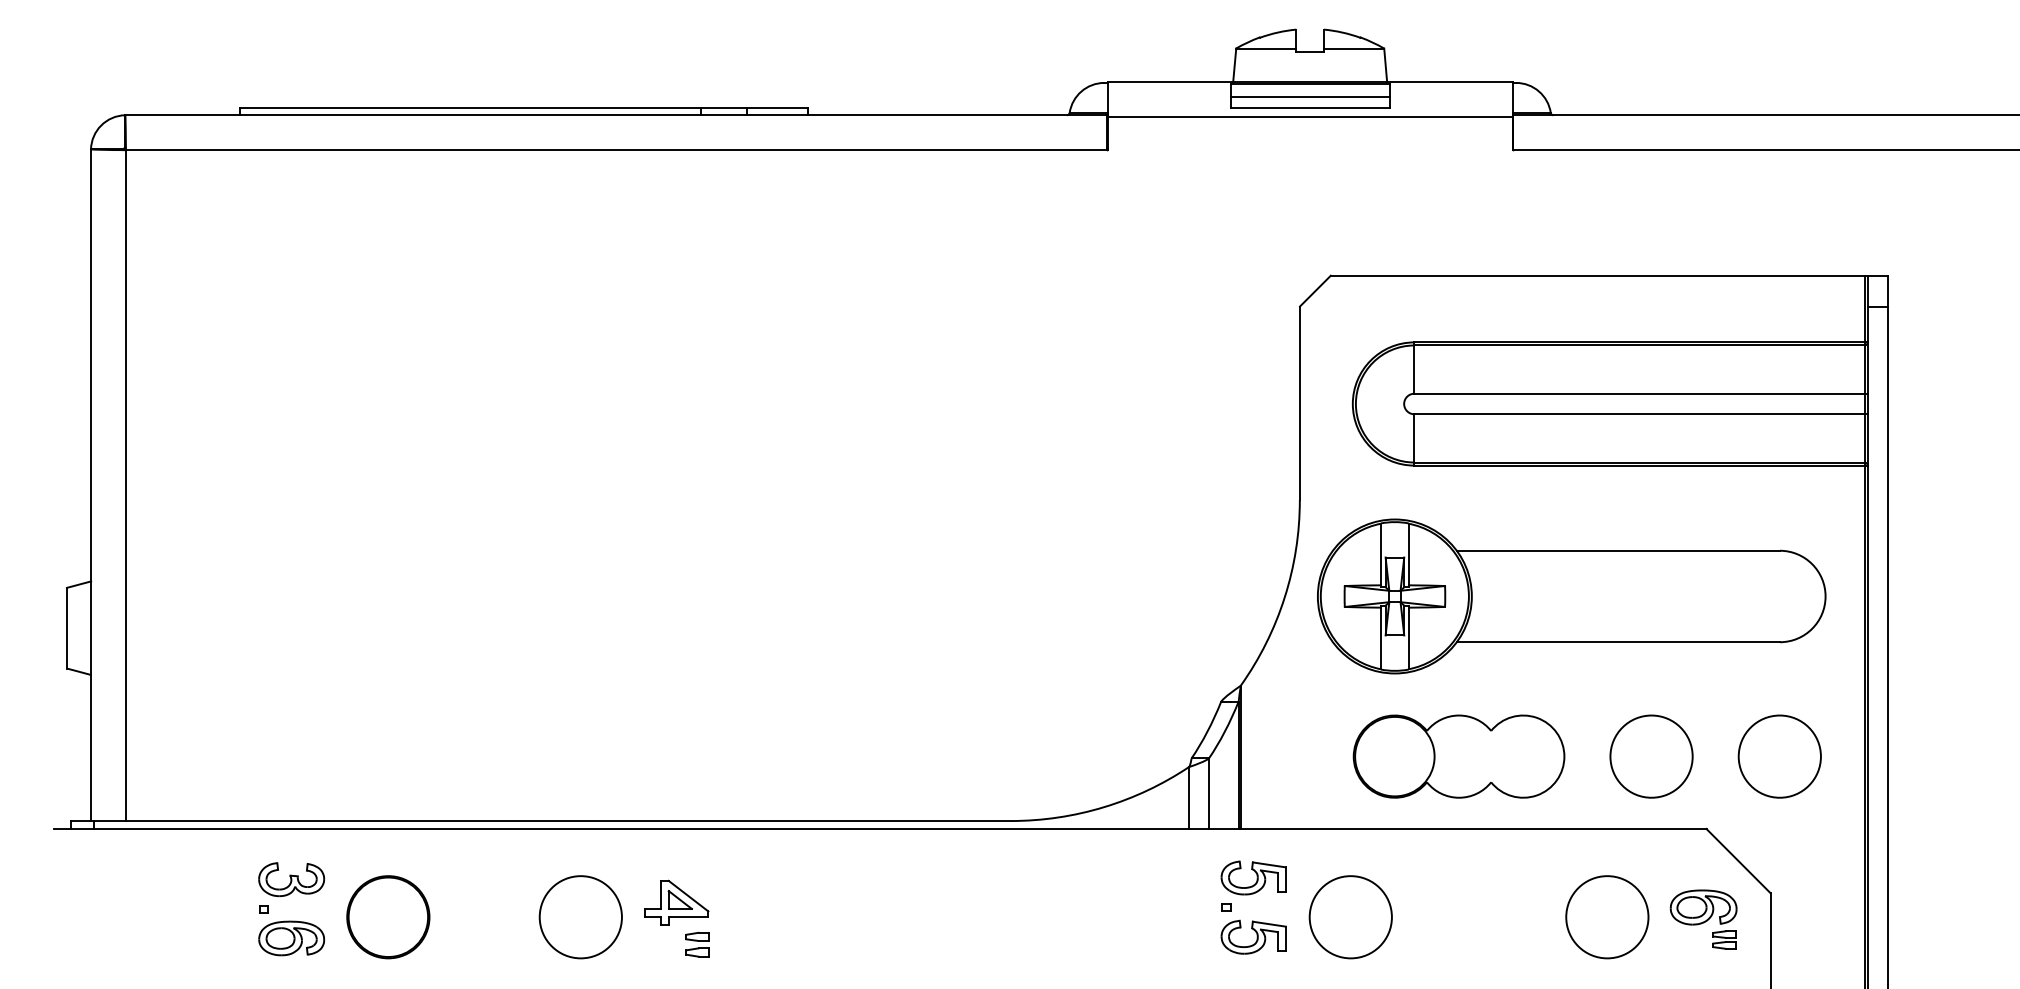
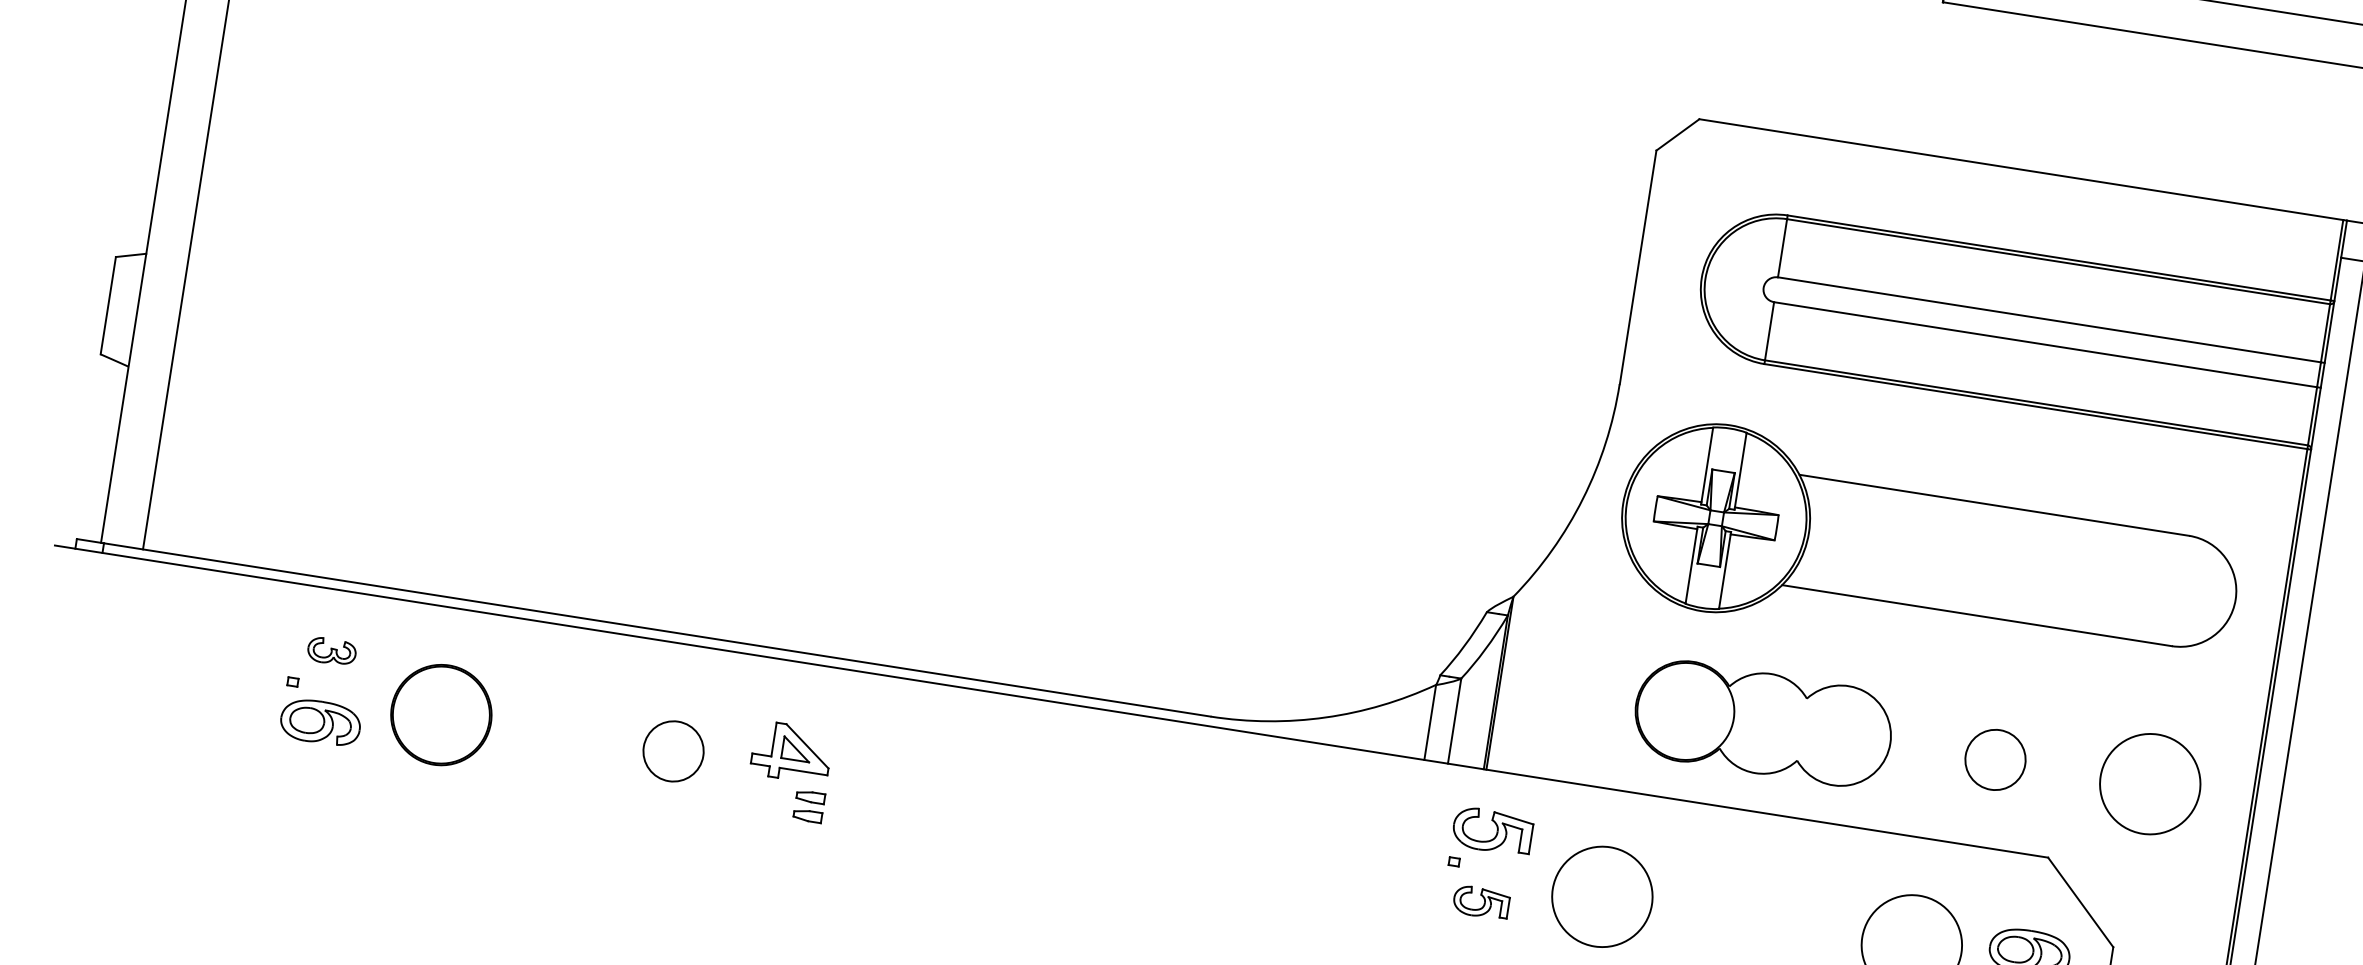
circle: (1651, 756) -> (1995, 759), size x0.6
part: (291, 879) -> (331, 651), size x0.6
circle: (580, 917) -> (673, 751), size x0.6
part: (1253, 936) -> (1481, 901), size x0.7

